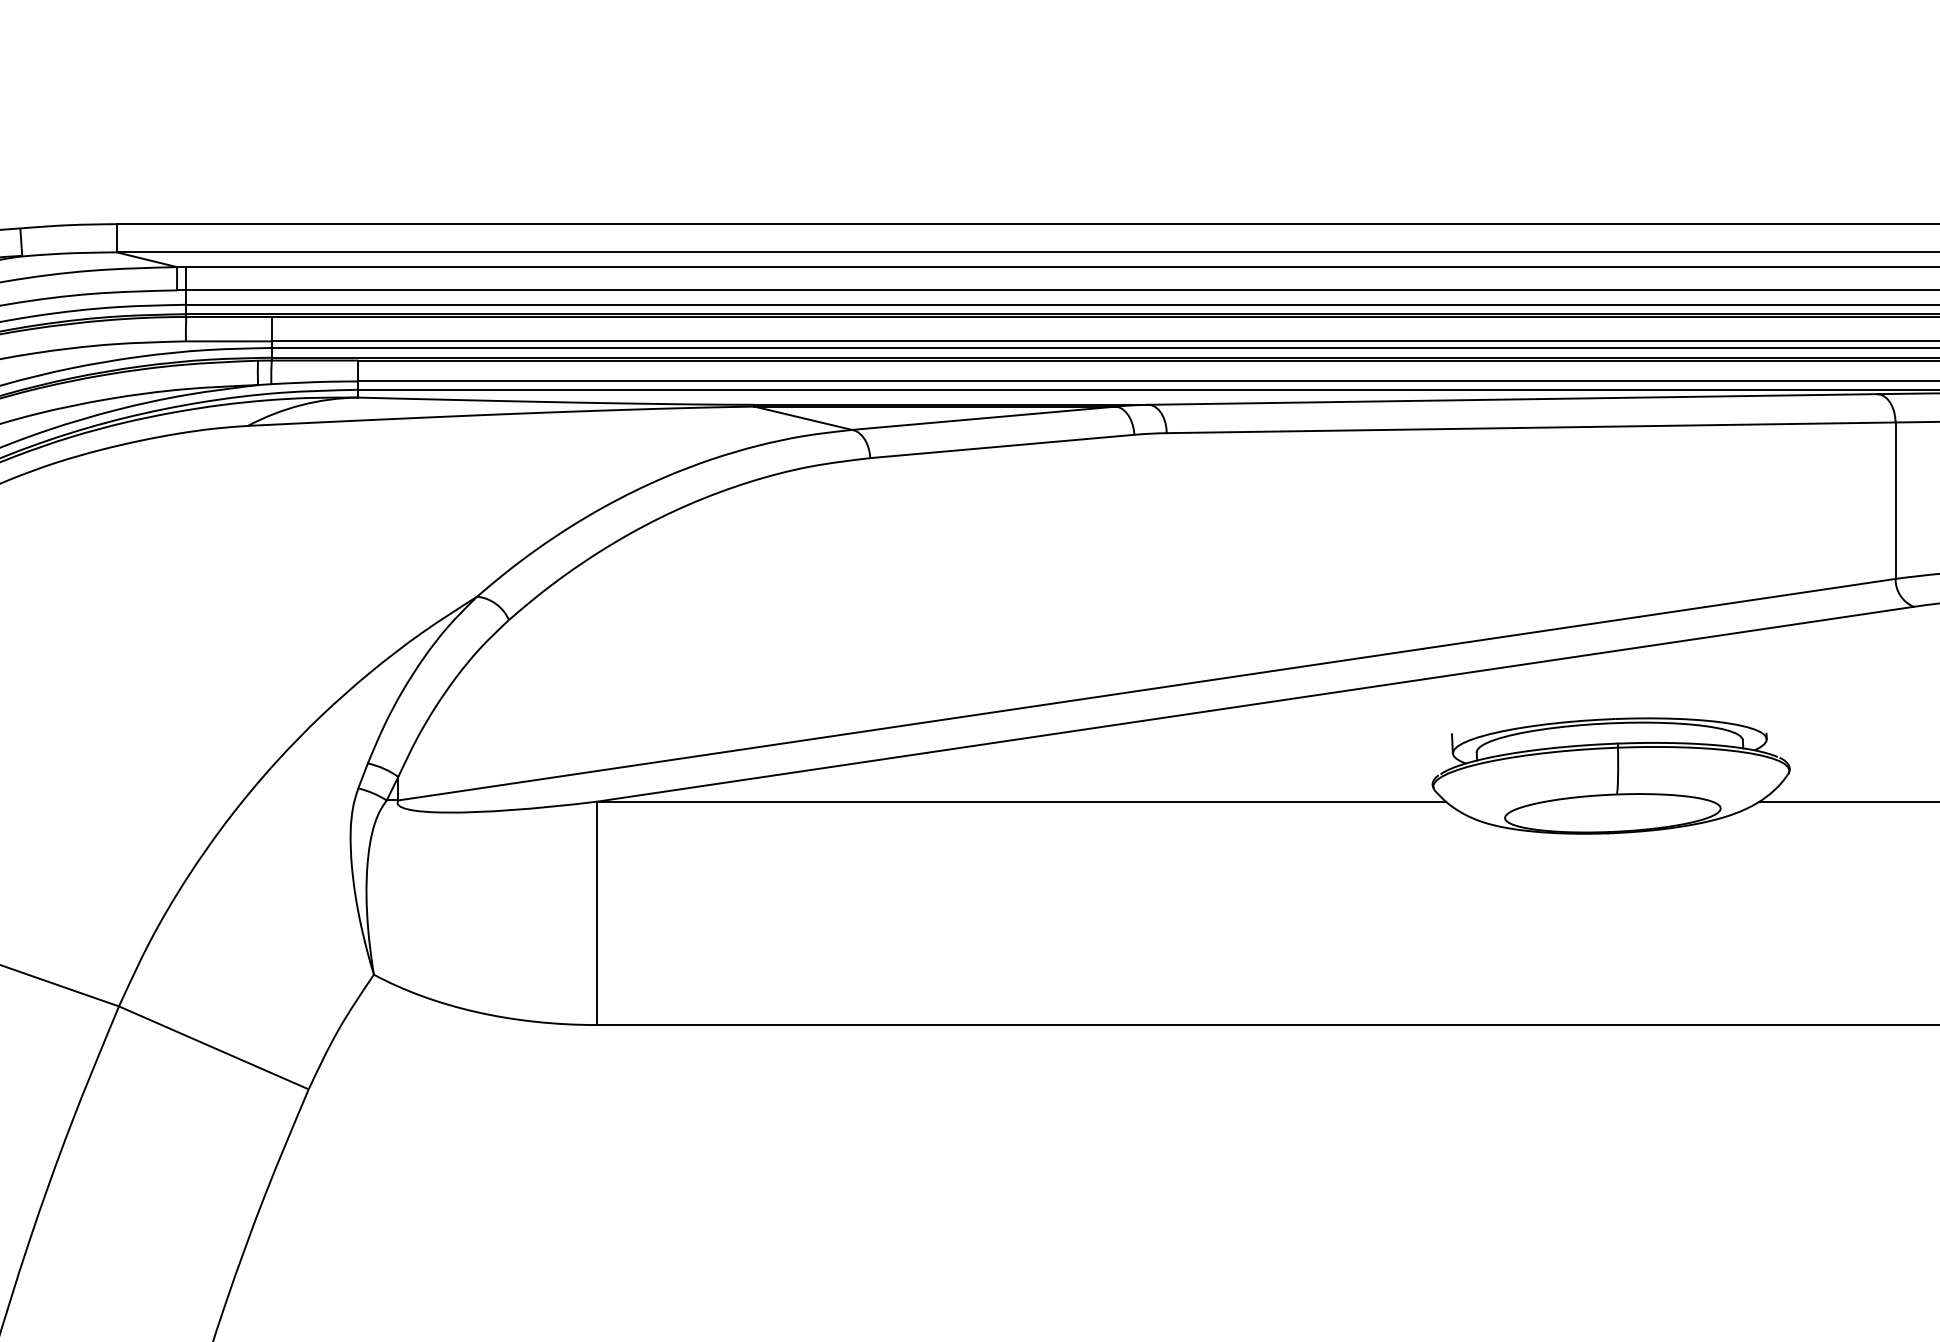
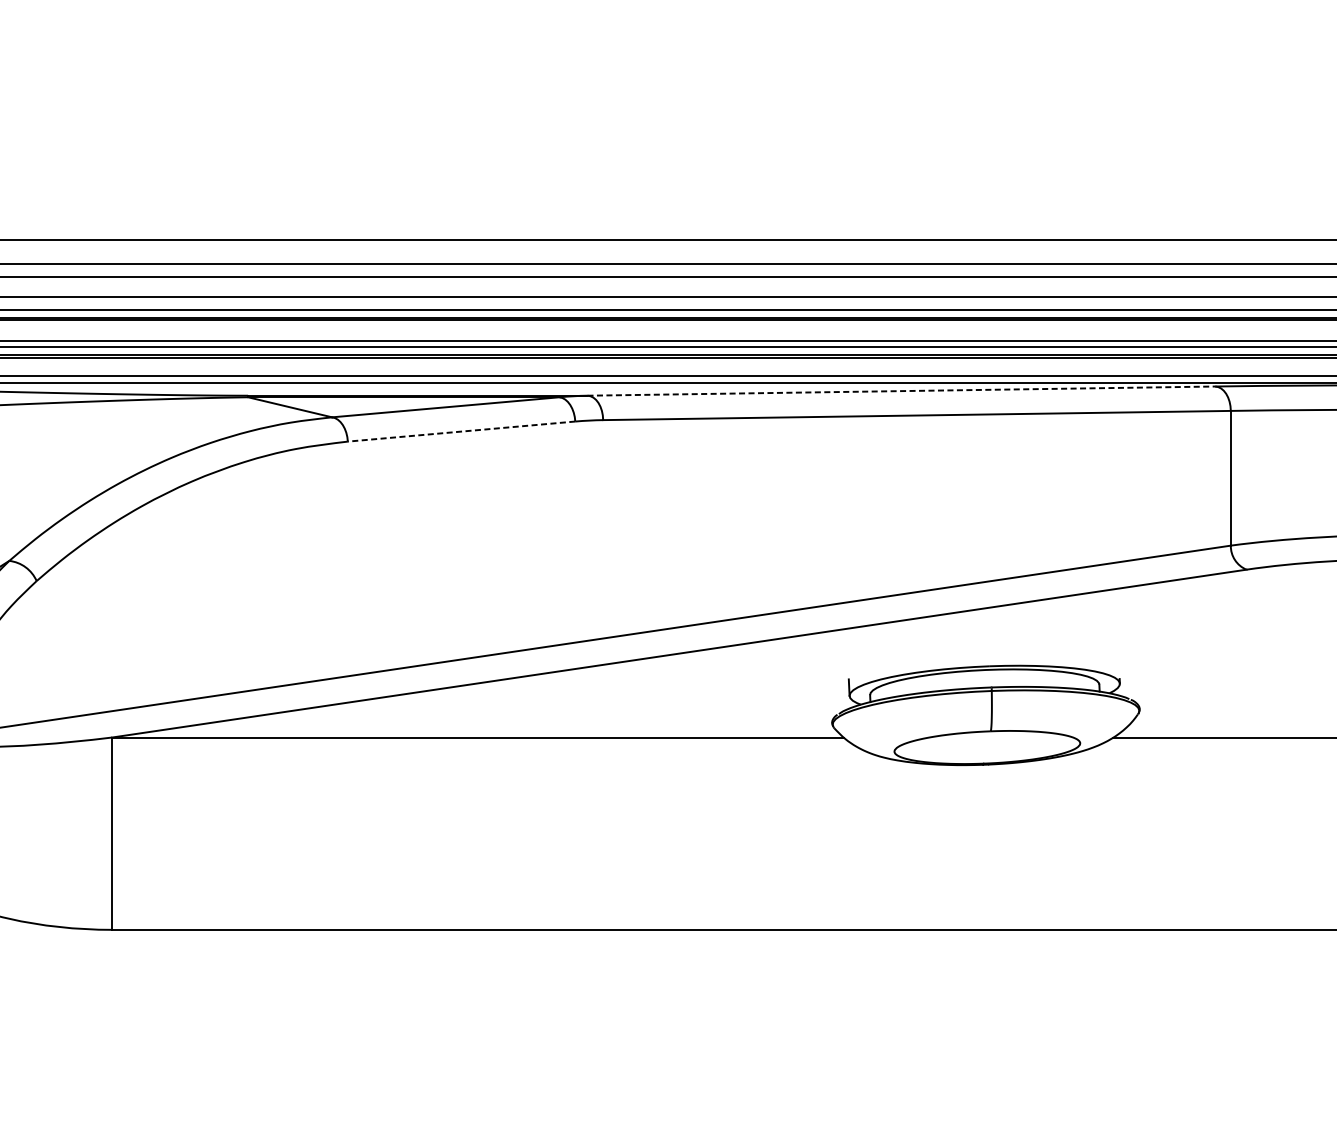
line: (1513, 399) -> (901, 391), solid -> dashed
line: (1002, 446) -> (461, 431), solid -> dashed

